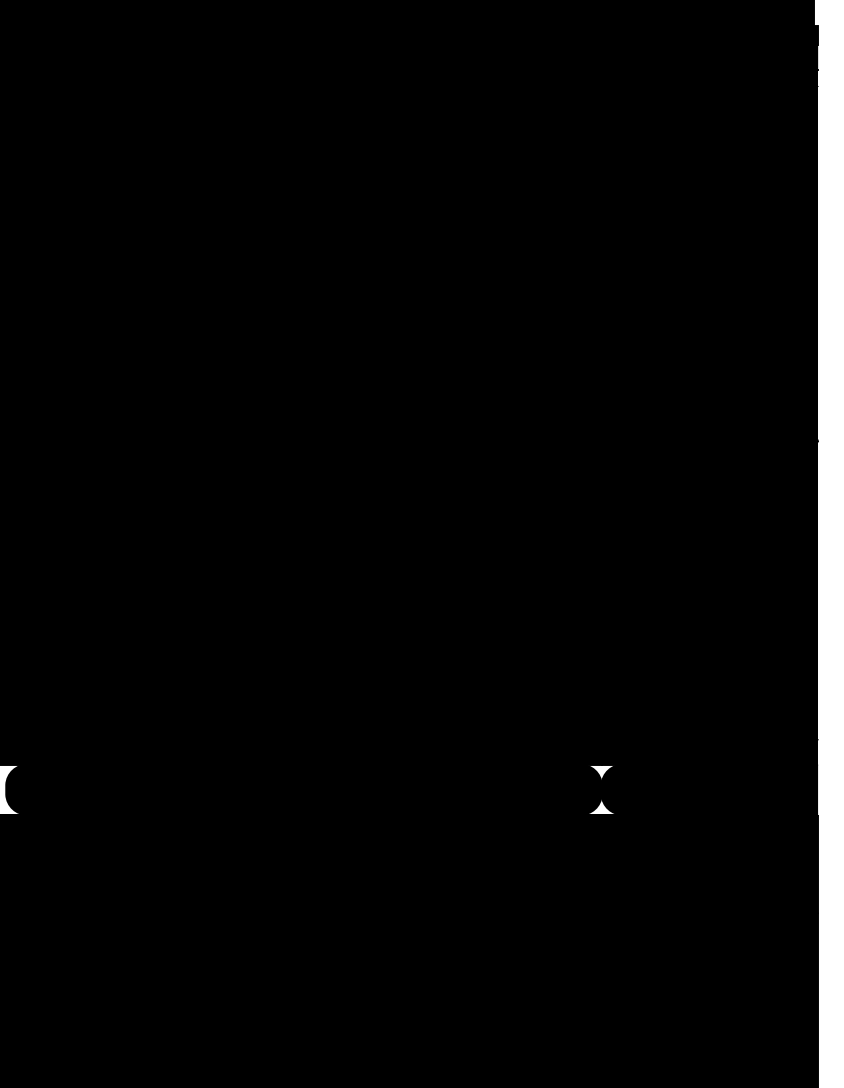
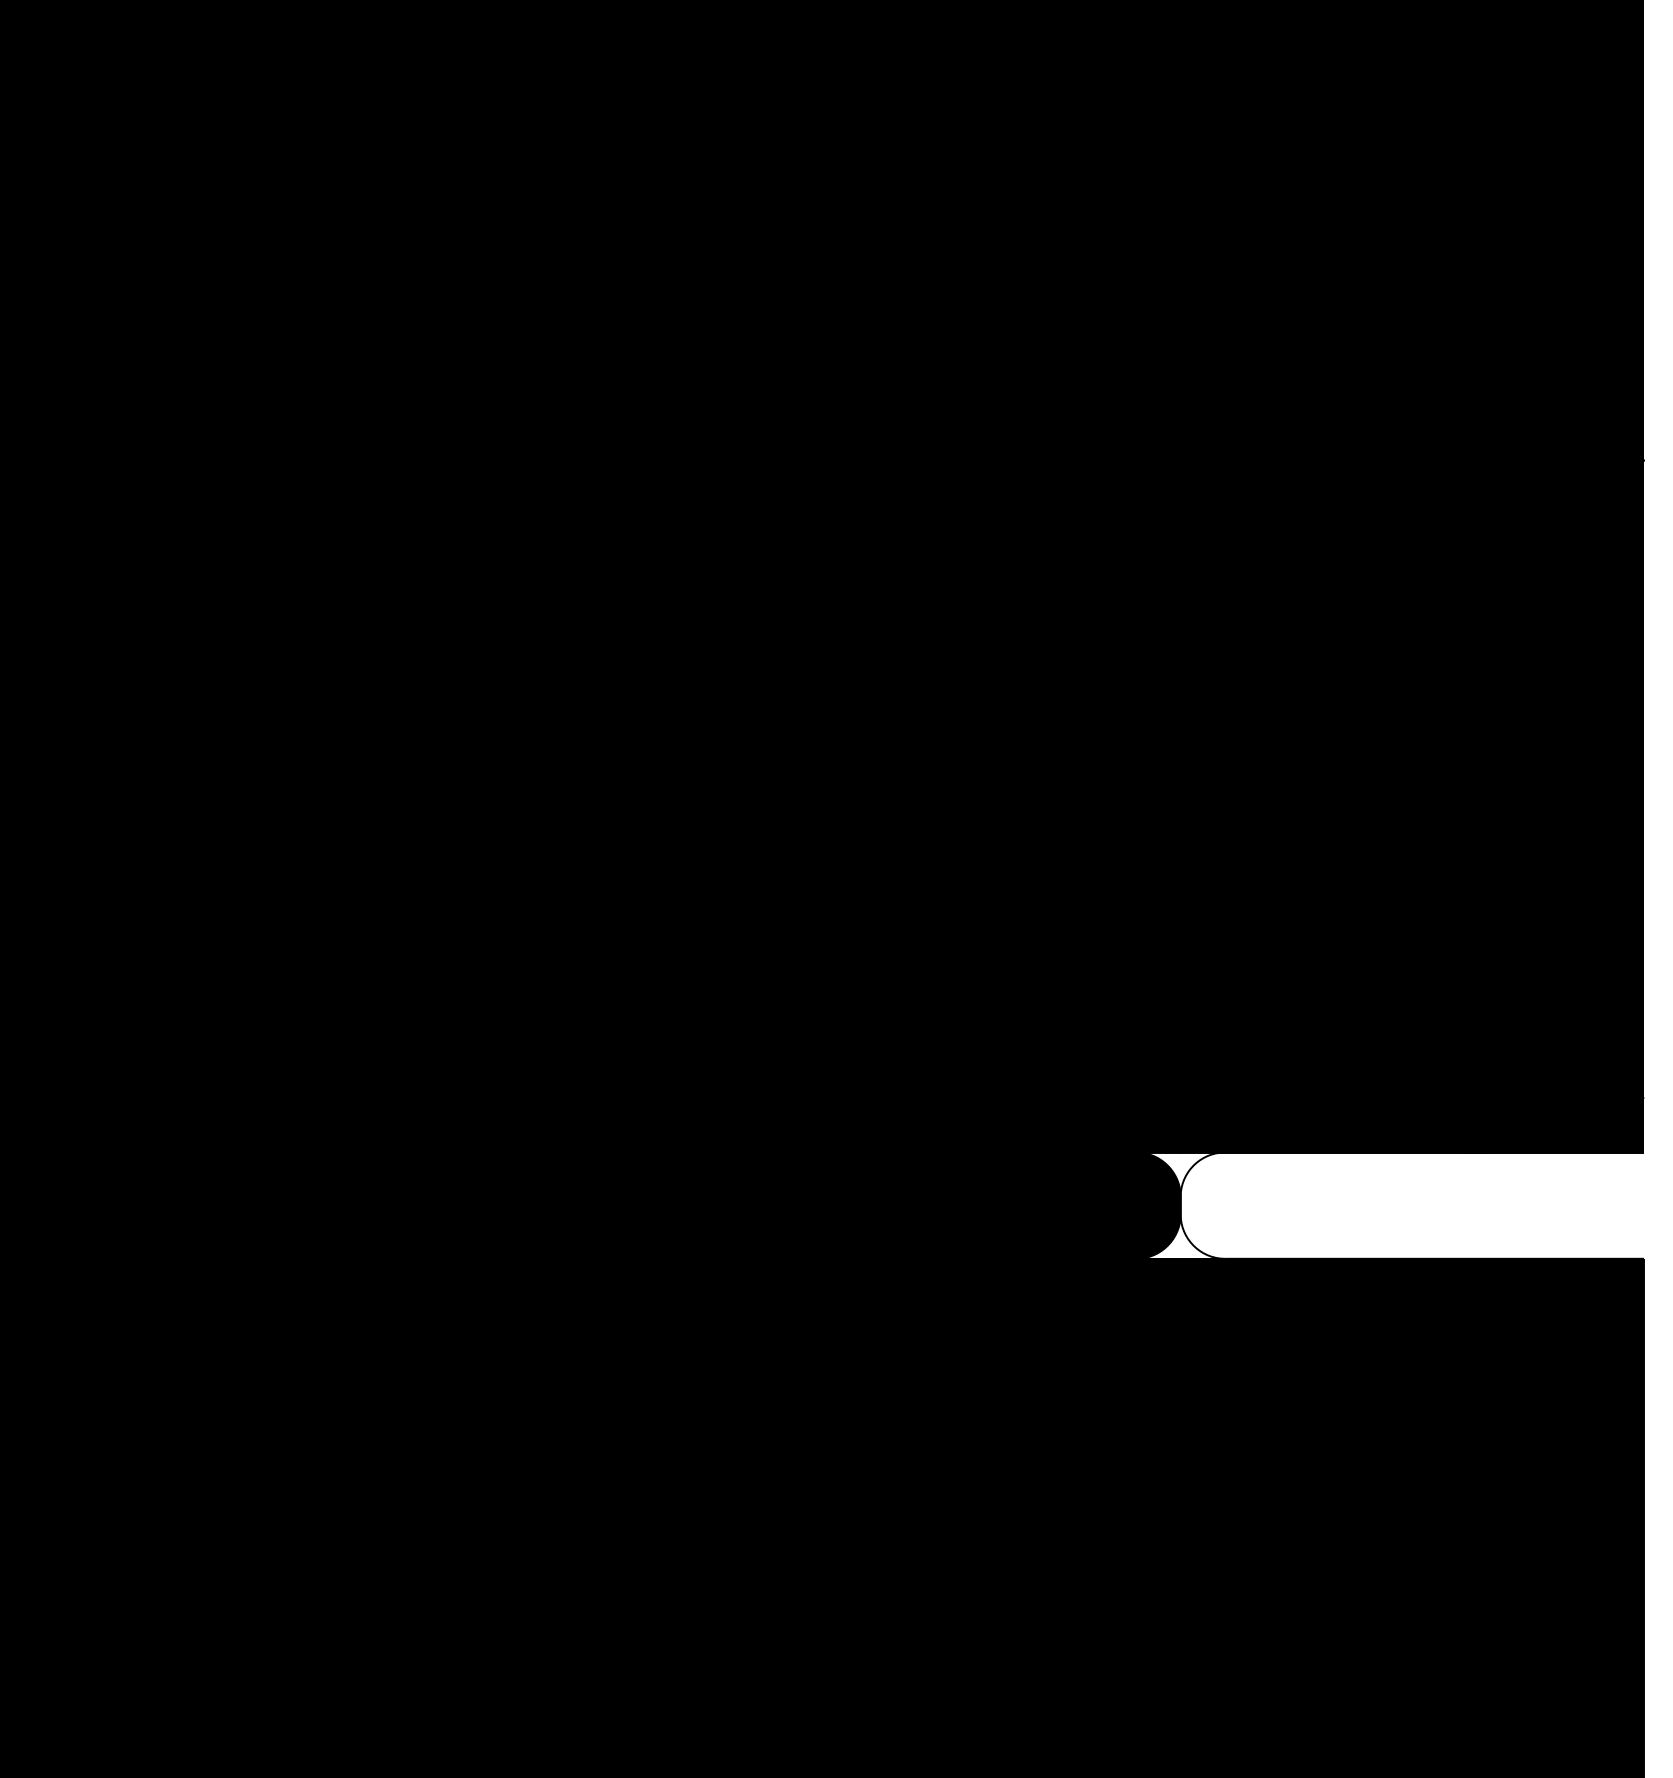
fill: (709, 789) -> (1411, 1205), removed

